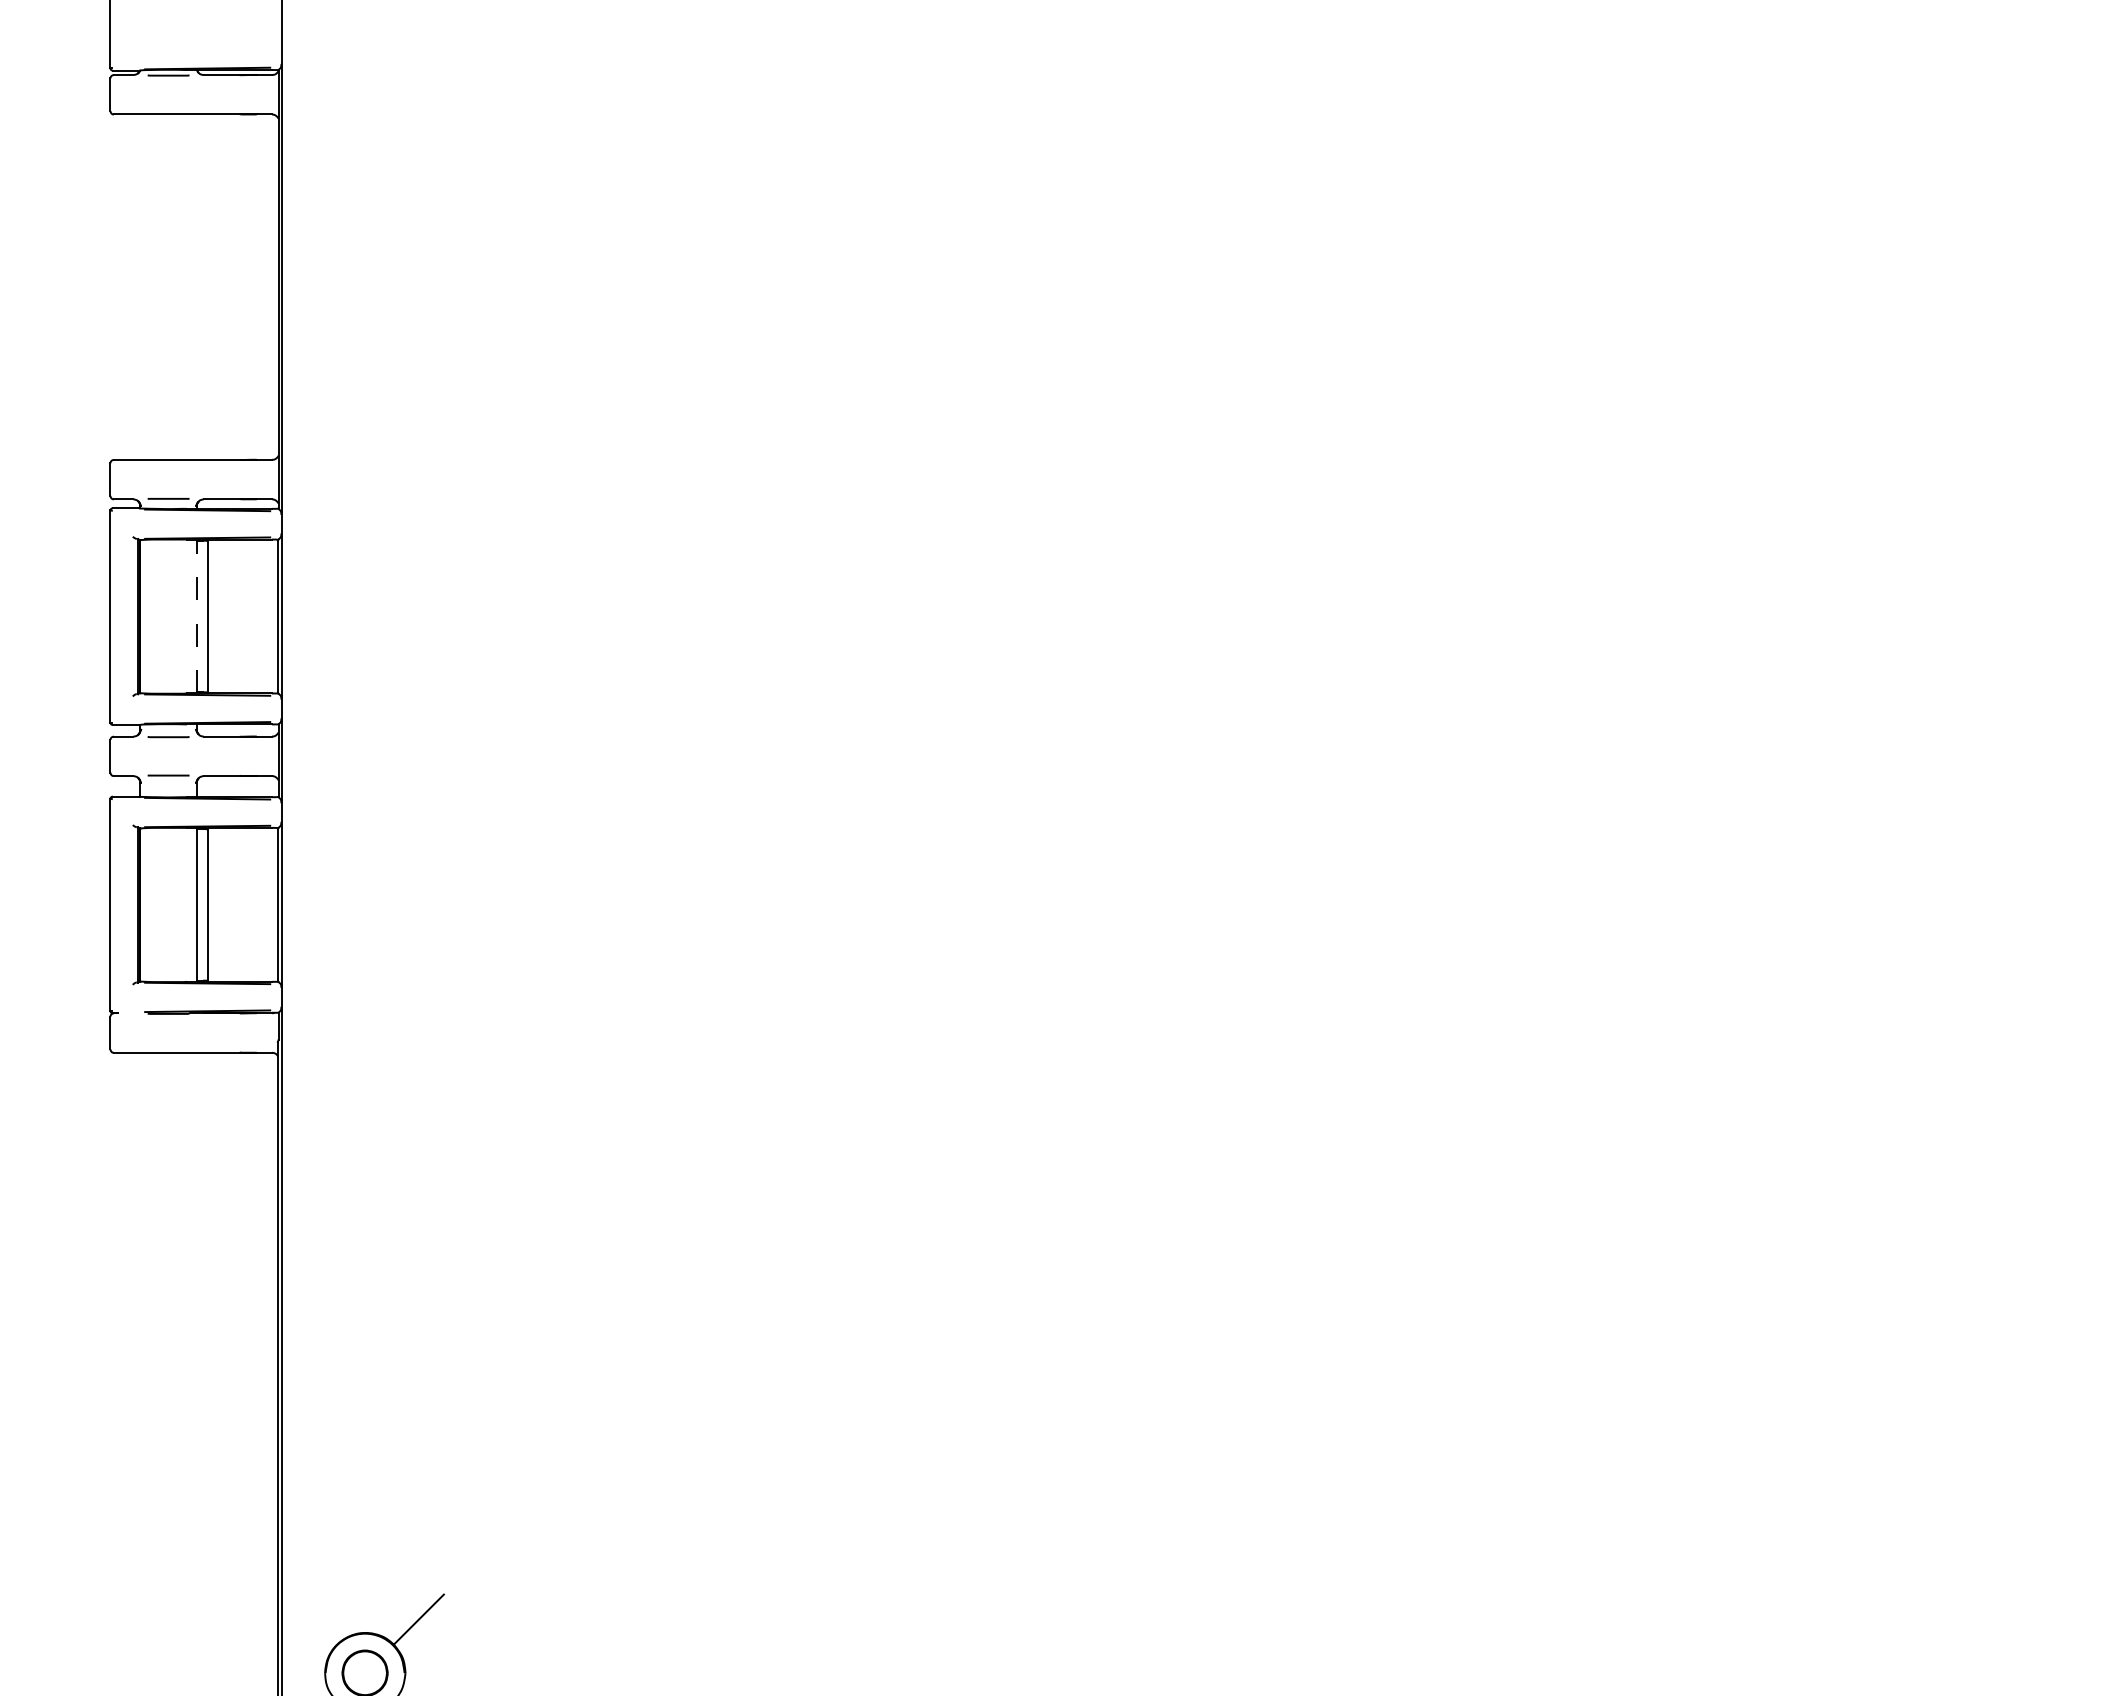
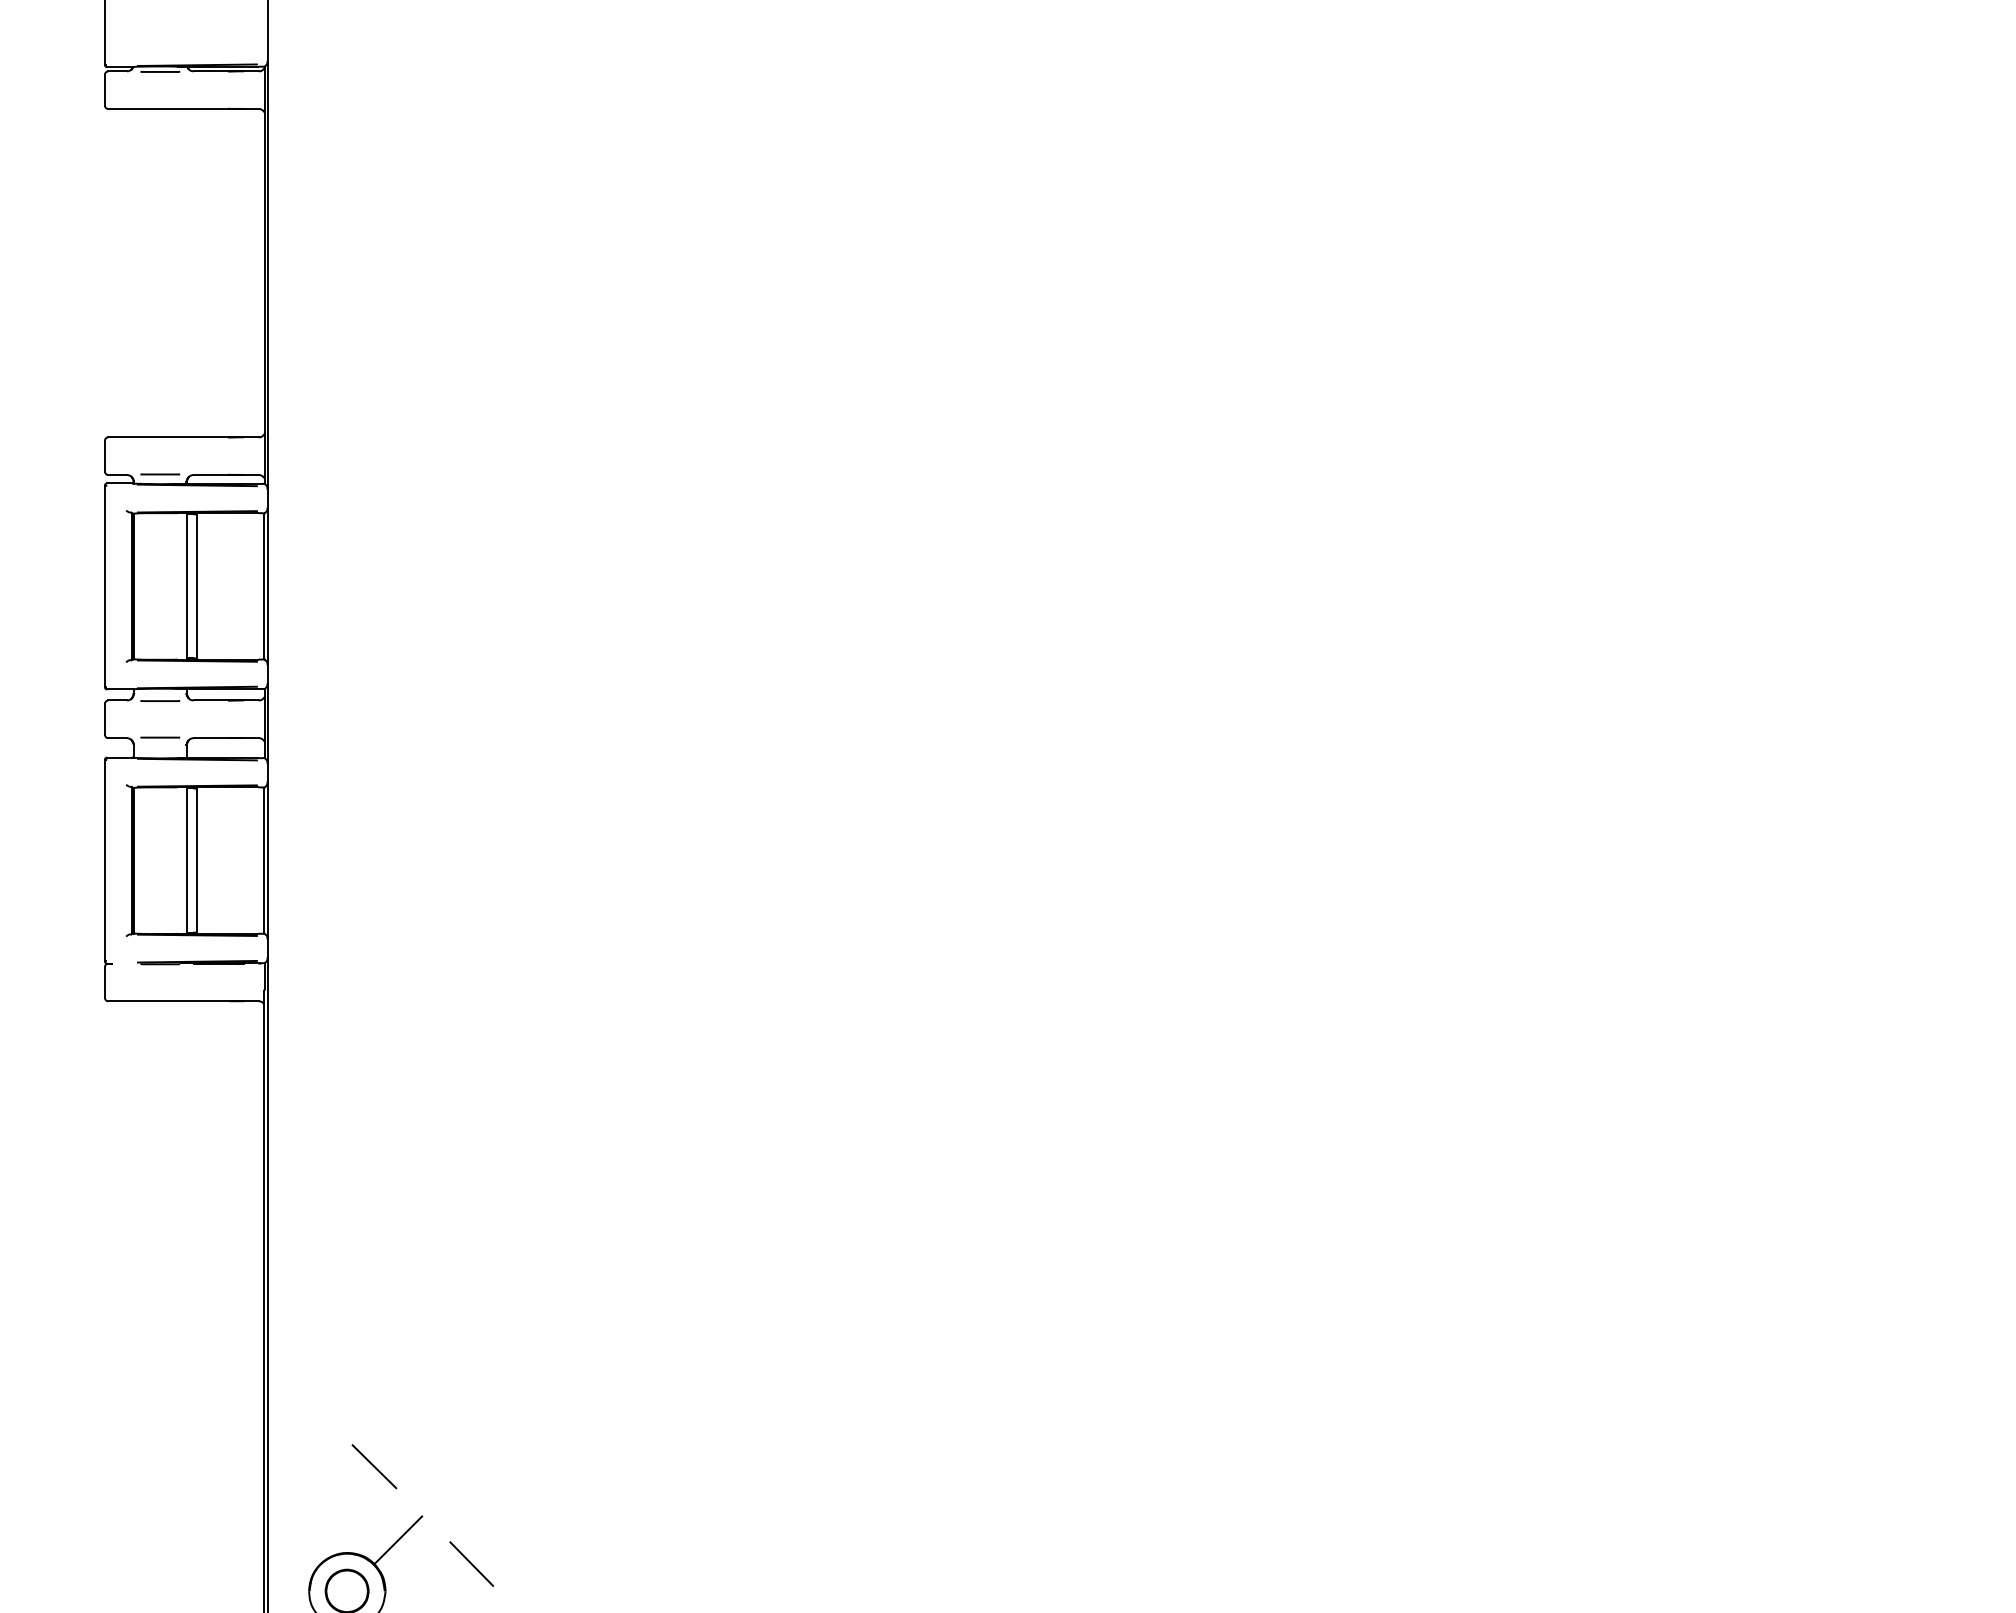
line: (196, 616) -> (186, 586), dashed -> solid
line: (393, 1541) -> (374, 1466), added
line: (495, 1644) -> (471, 1563), added

